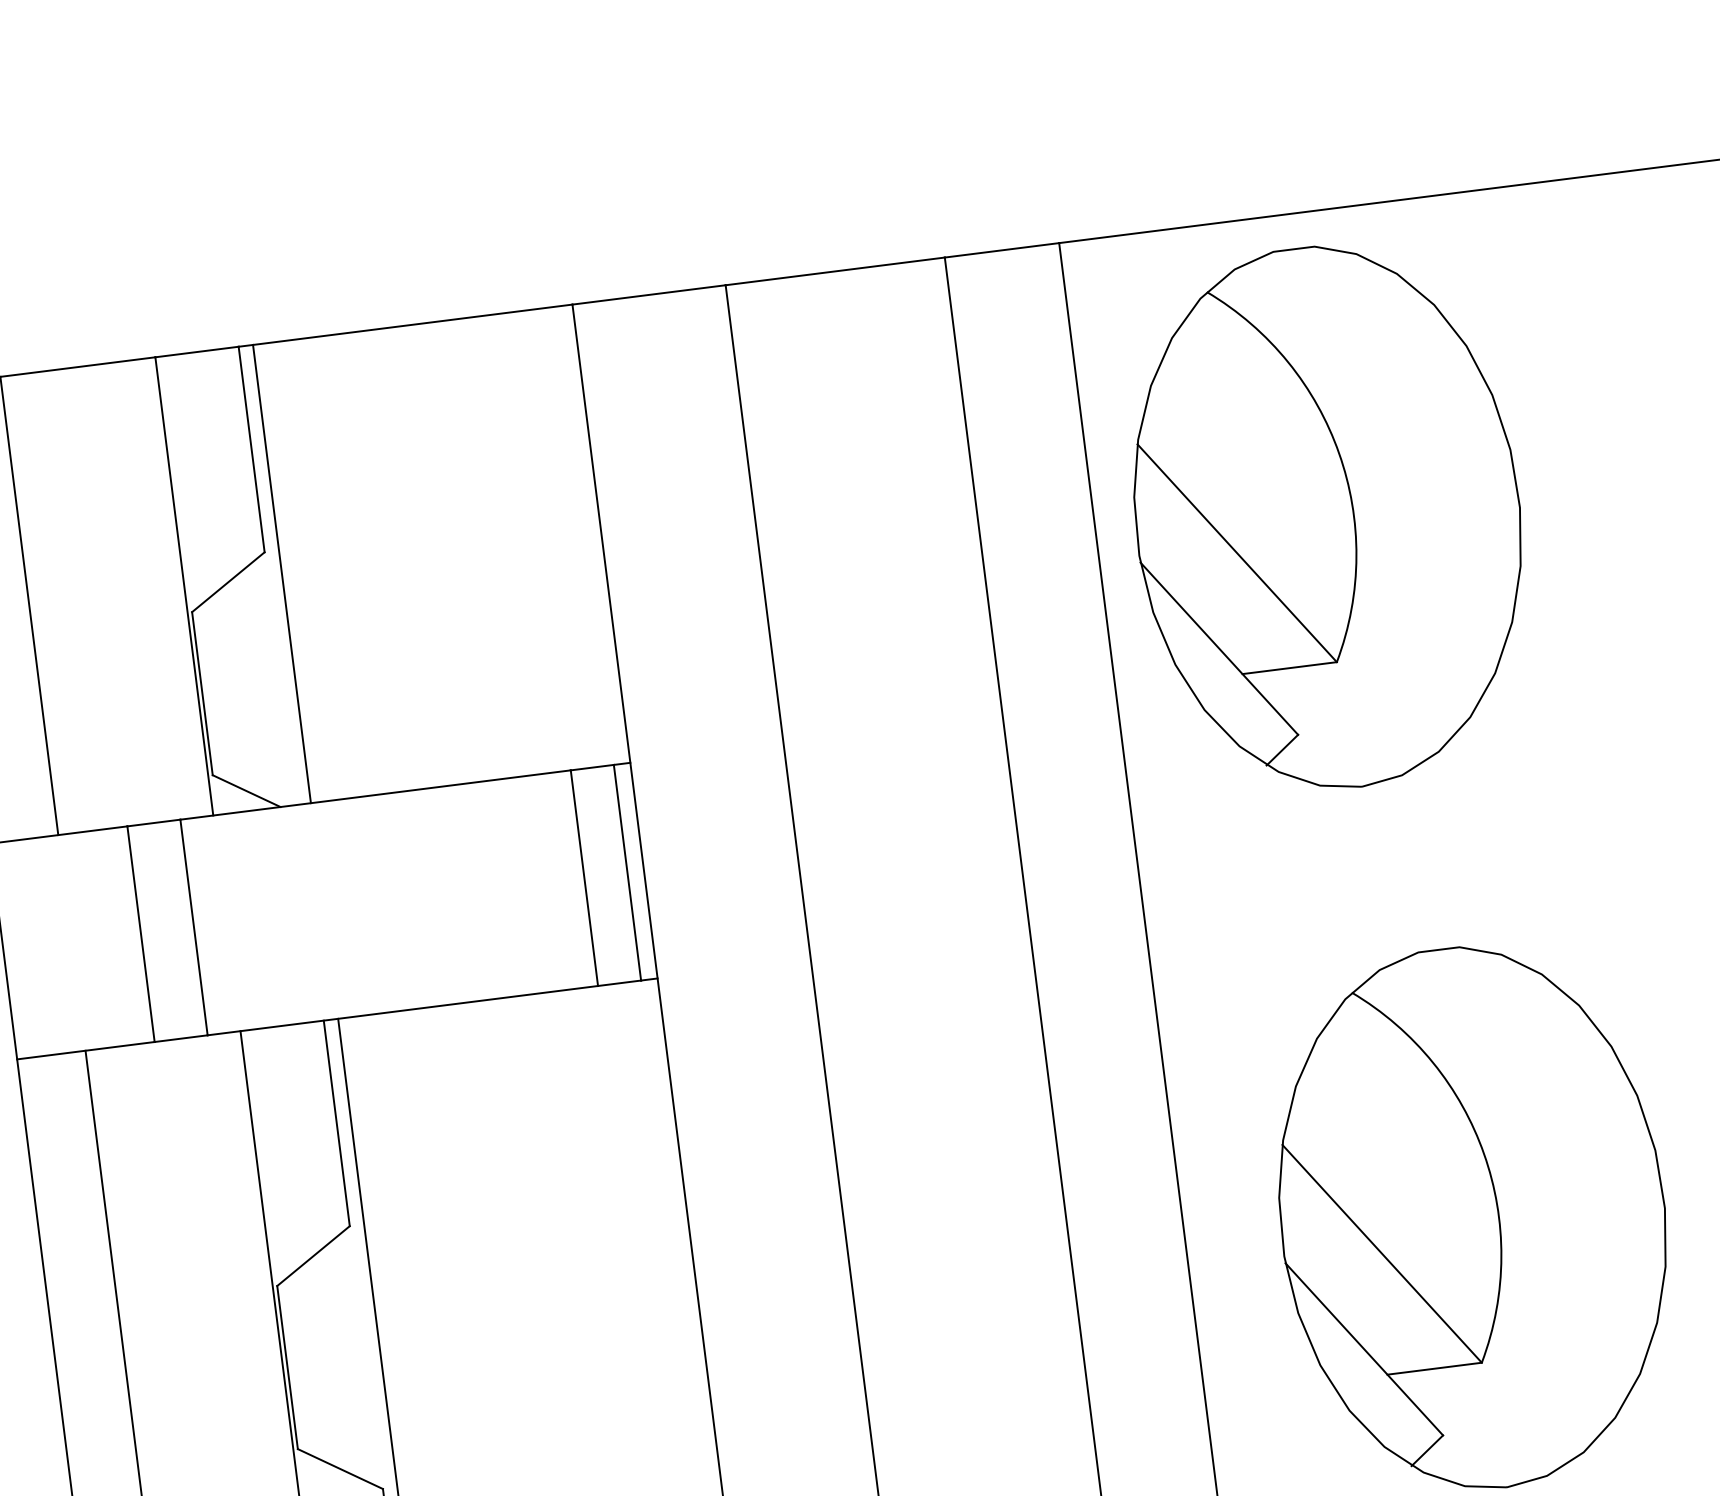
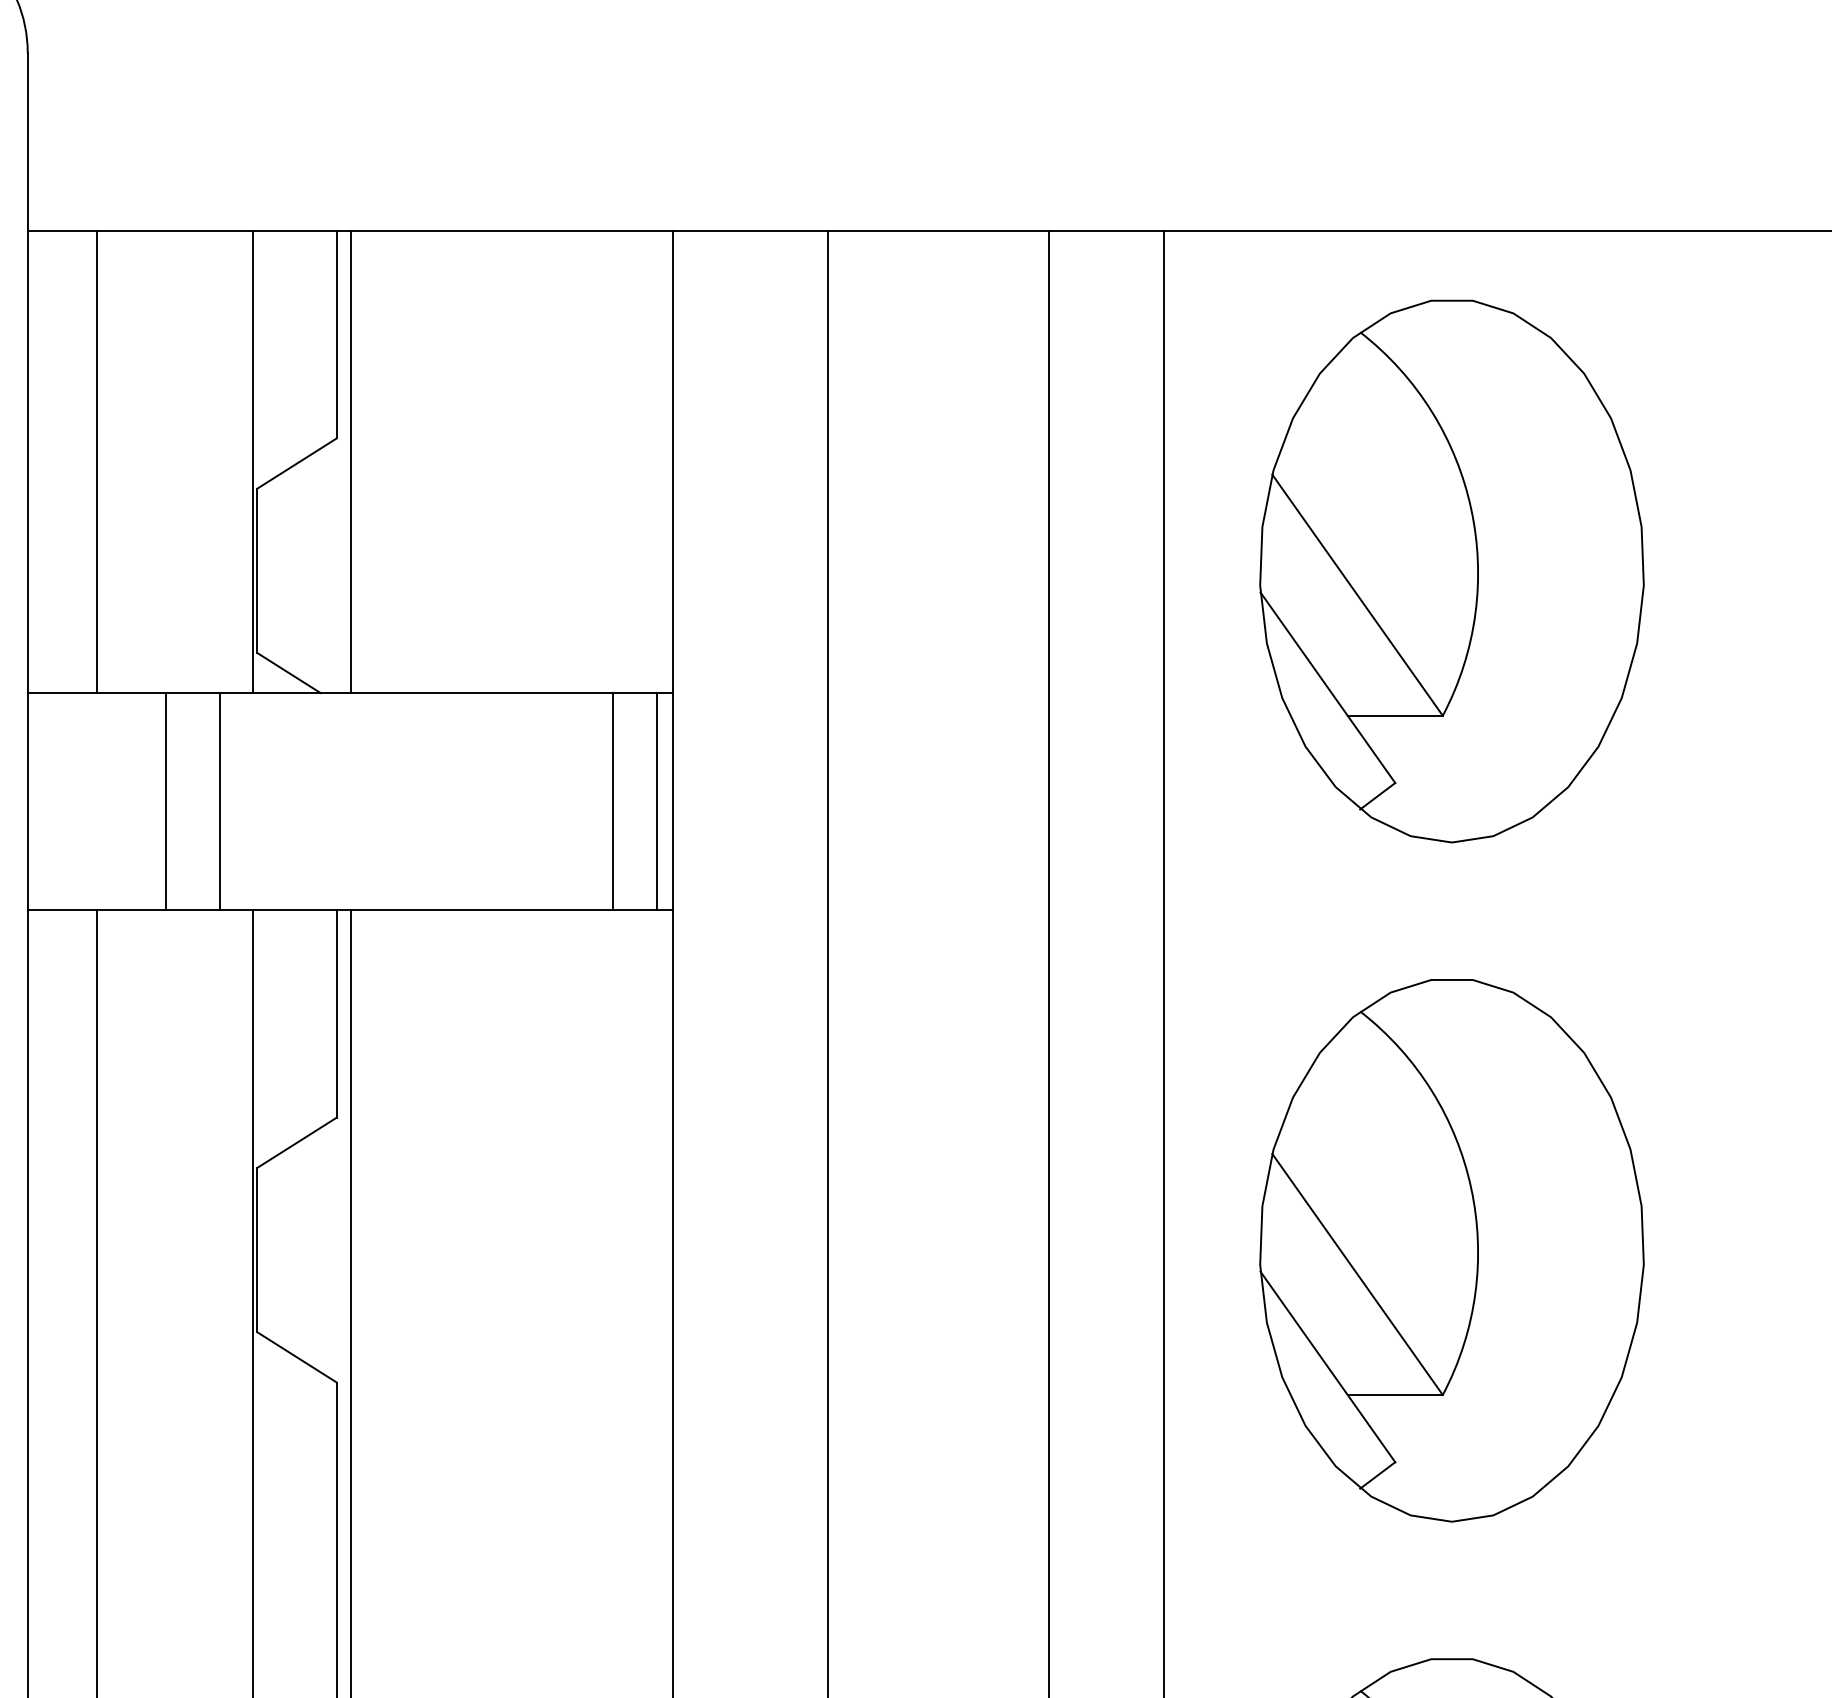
part: (1327, 517) -> (1451, 571), moved

